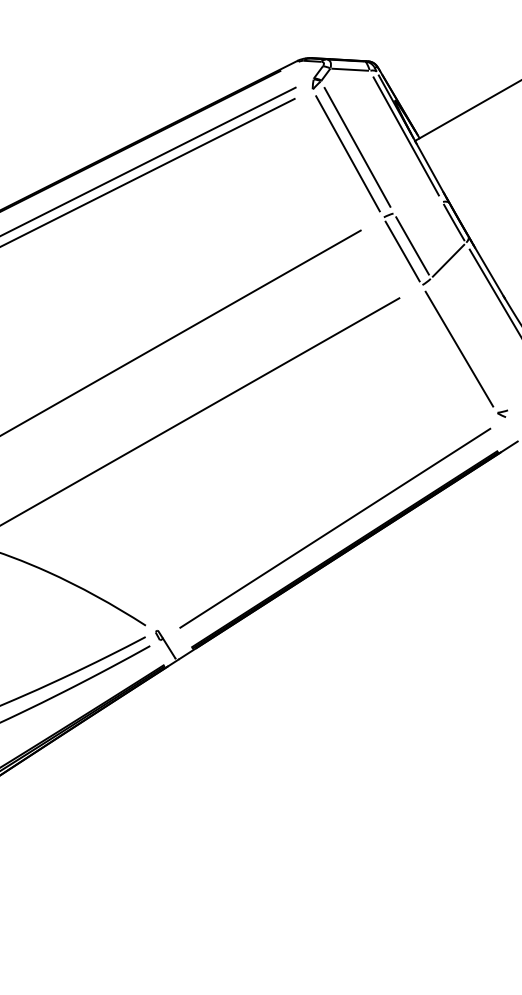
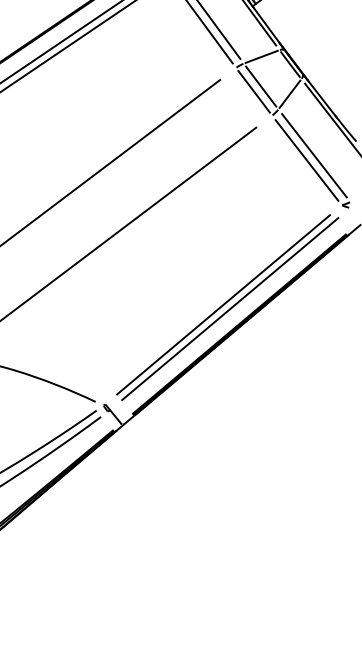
line: (418, 207) -> (261, 56), added
line: (469, 344) -> (314, 155), added
line: (326, 521) -> (222, 304), added

